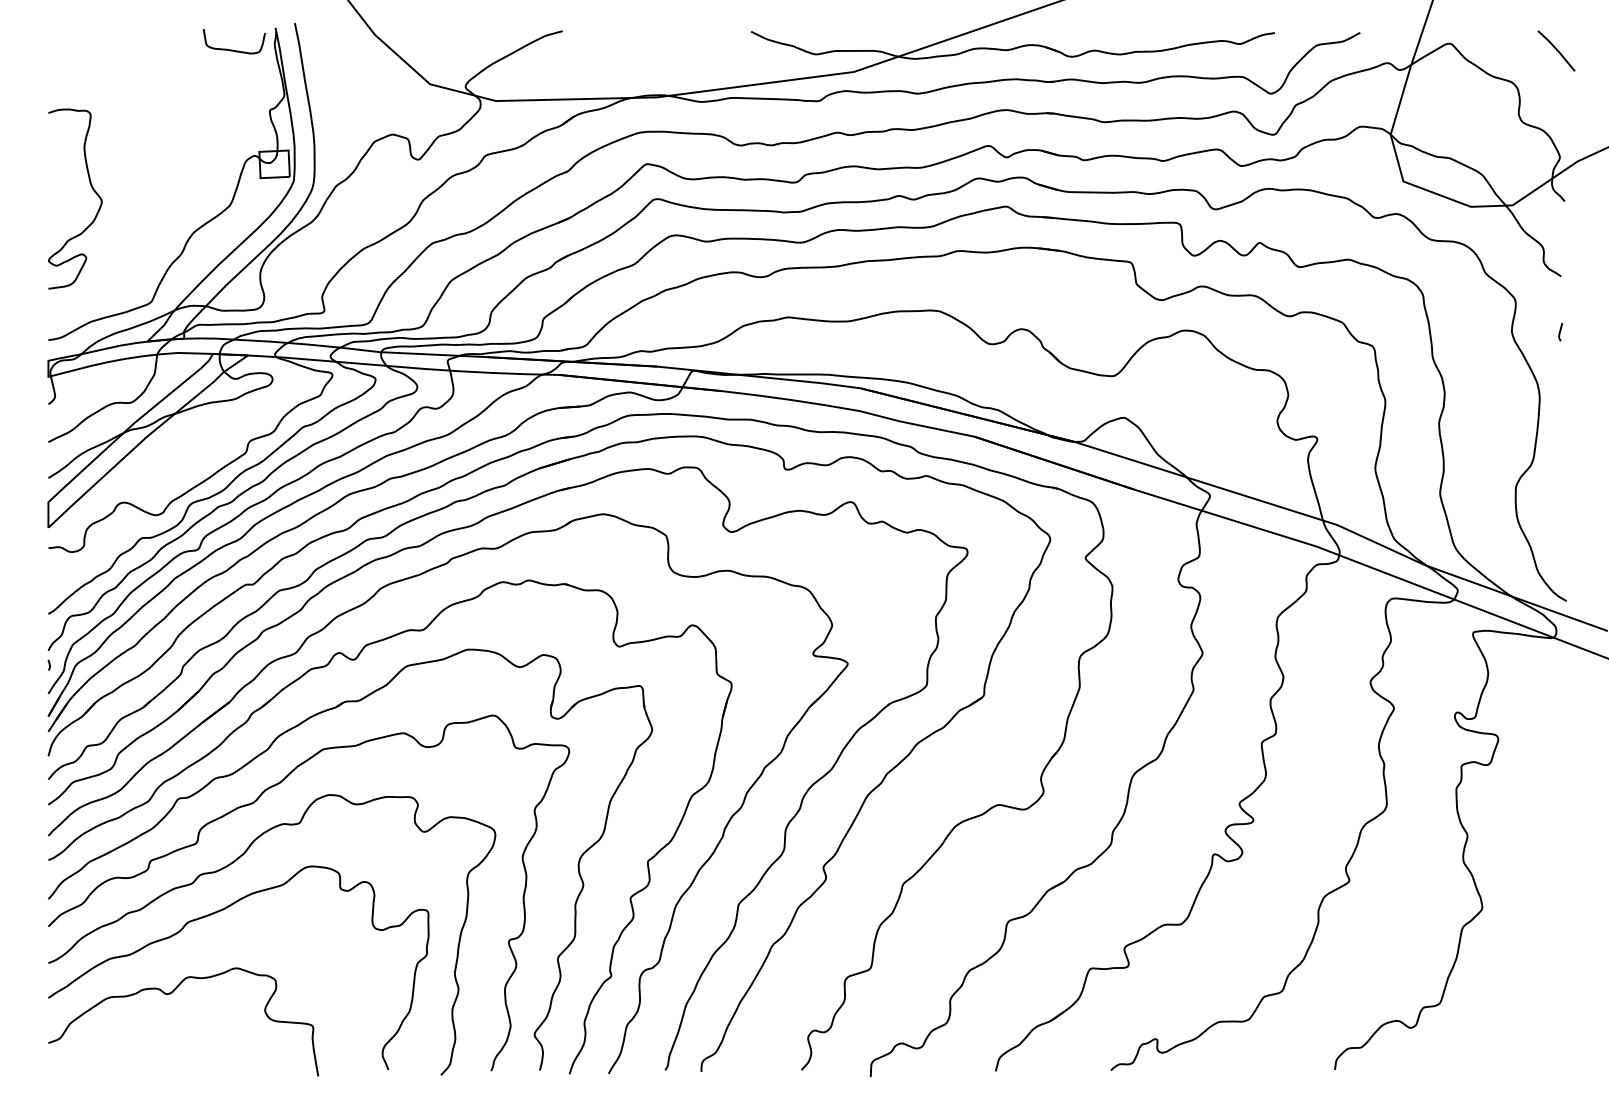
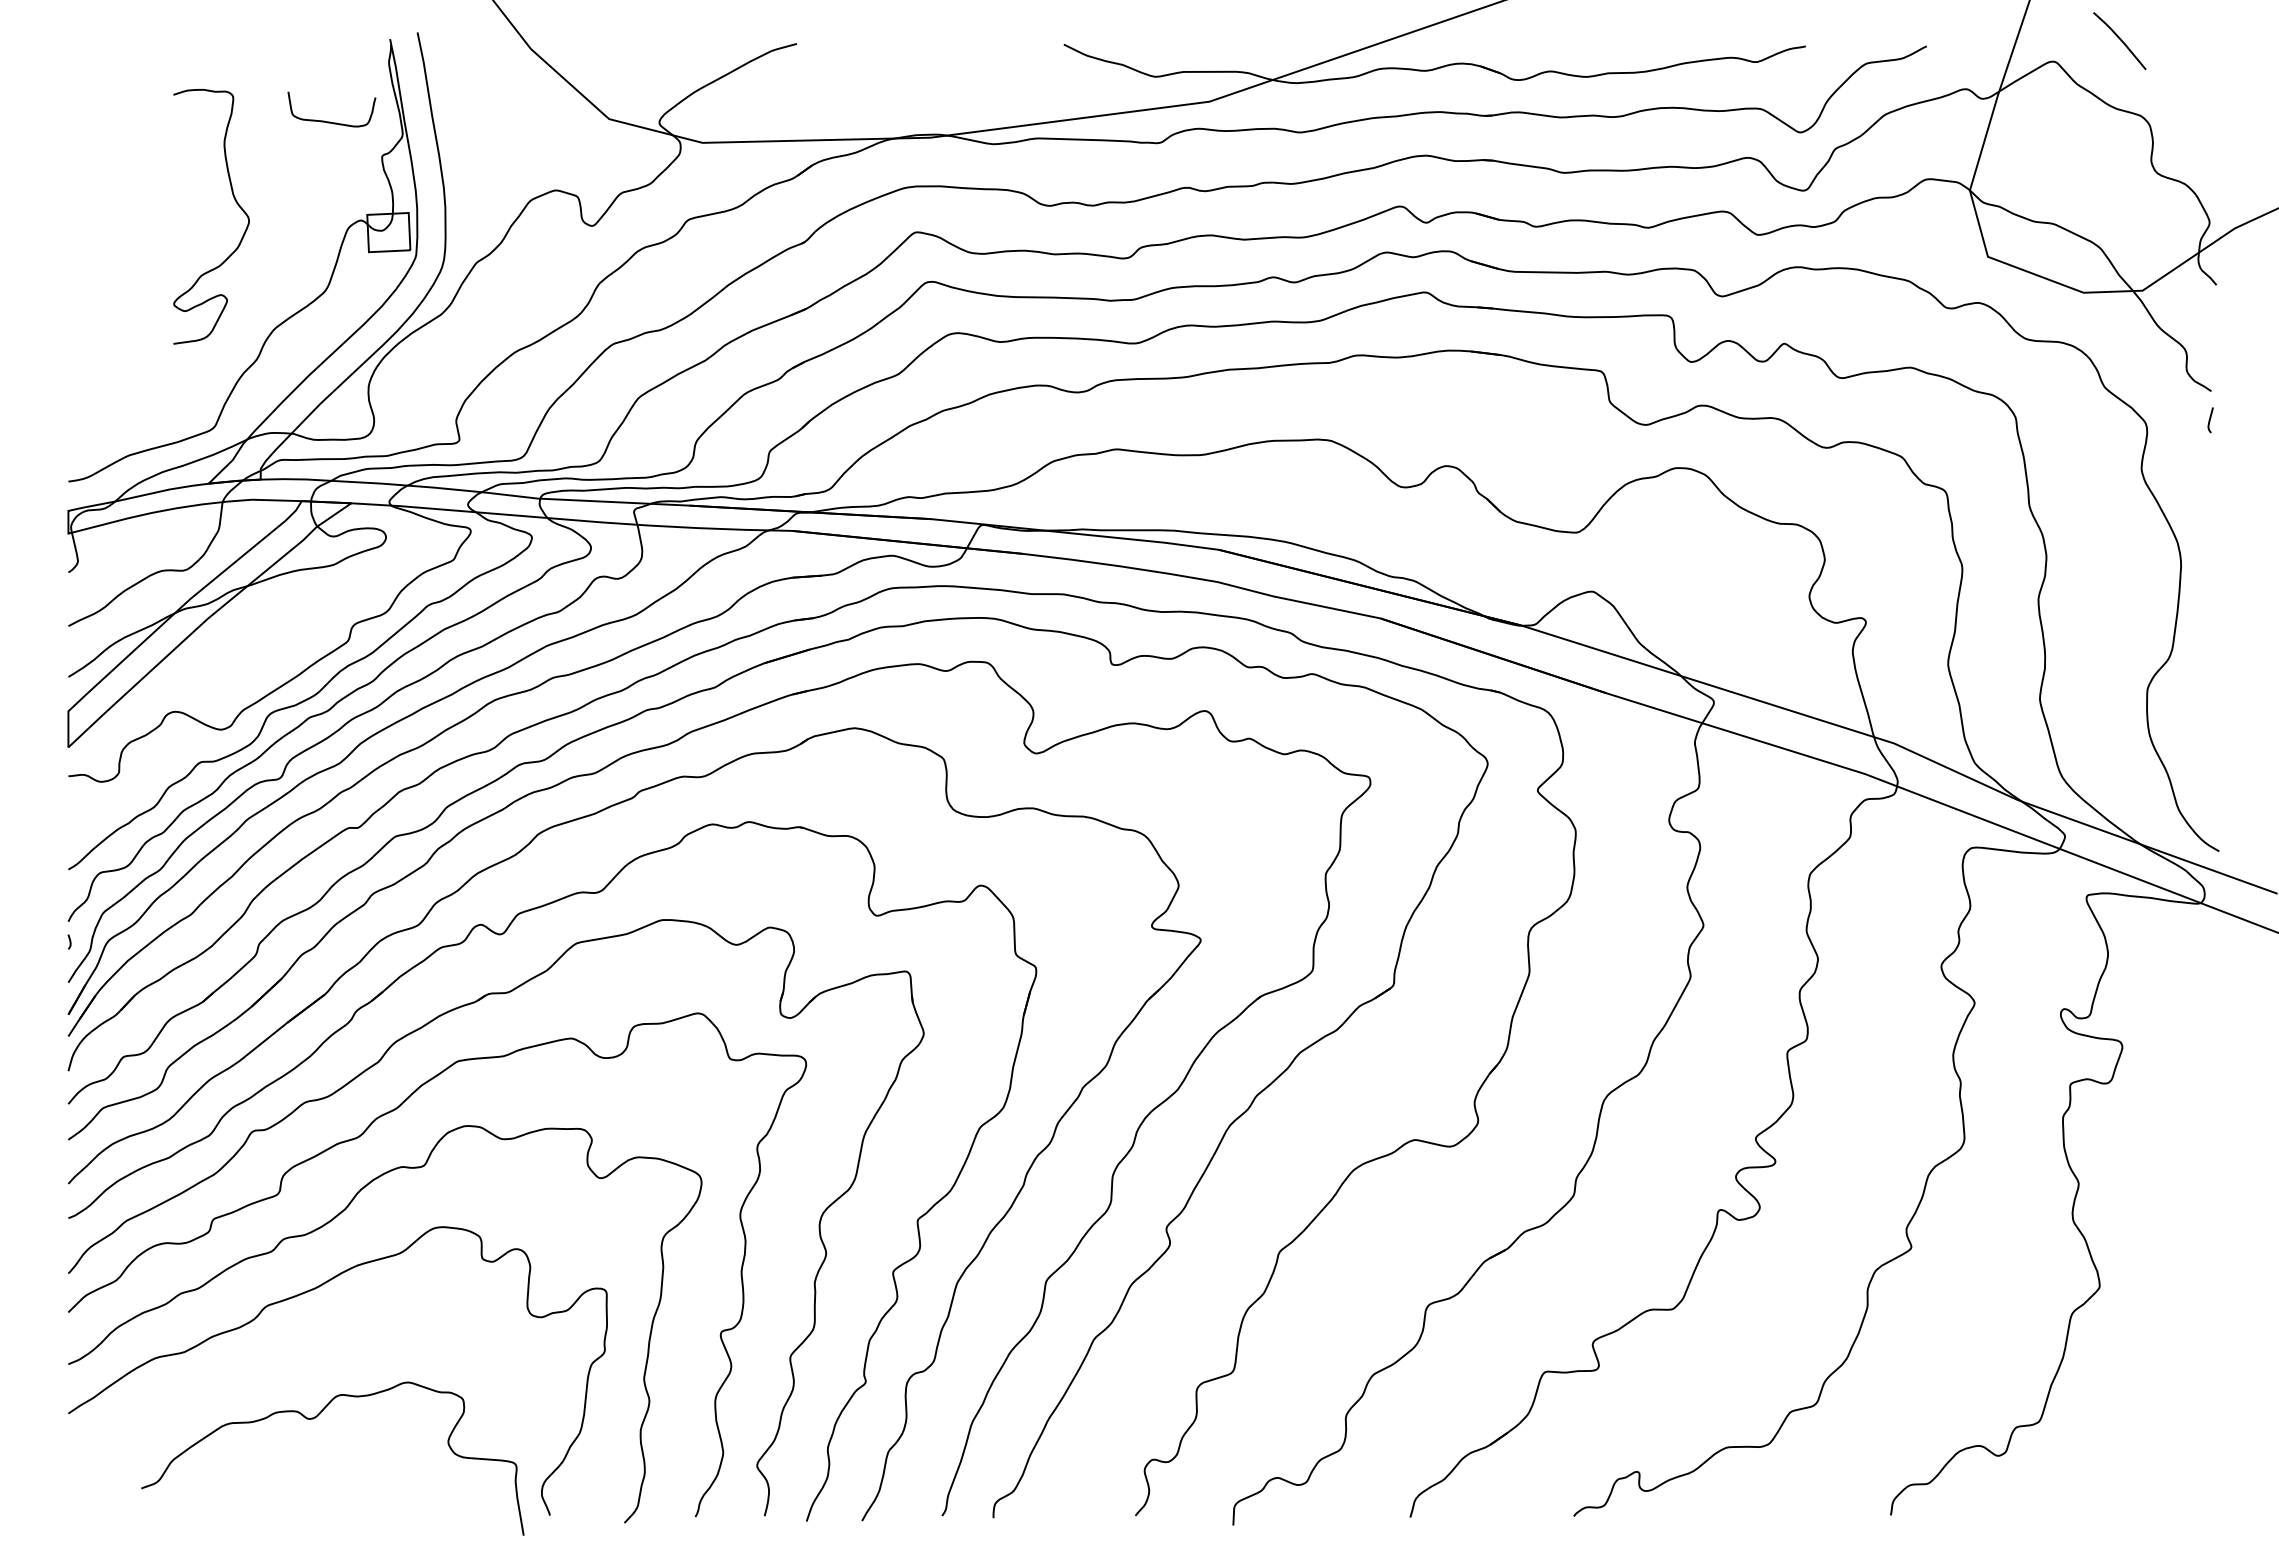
curve: (233, 49) -> (330, 121), moved
line: (1556, 50) -> (2120, 40), moved
curve: (91, 187) -> (234, 200), moved
line: (1560, 332) -> (2210, 420), moved
curve: (169, 994) -> (313, 1419), moved

